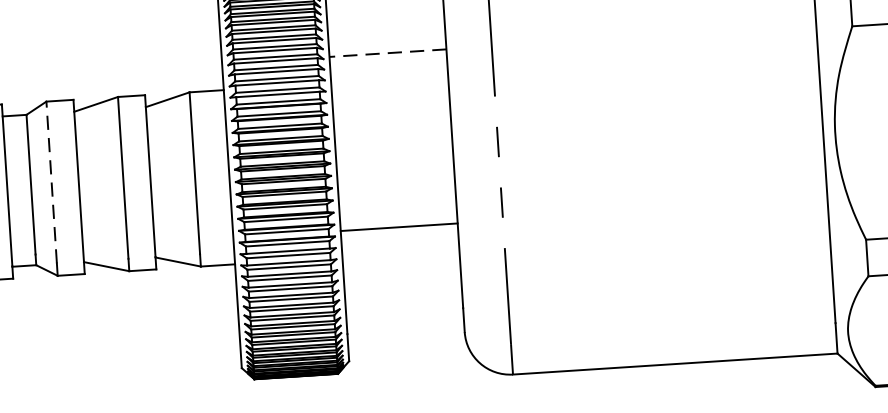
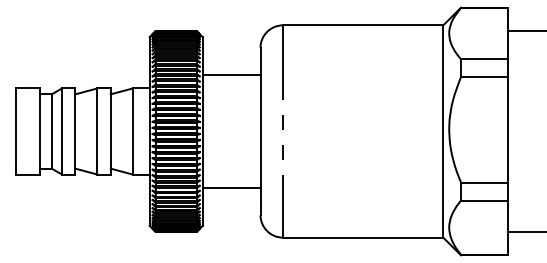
line: (387, 53) -> (231, 75), dashed -> solid
line: (52, 182) -> (62, 128), dashed -> solid
line: (398, 227) -> (231, 187), moved

